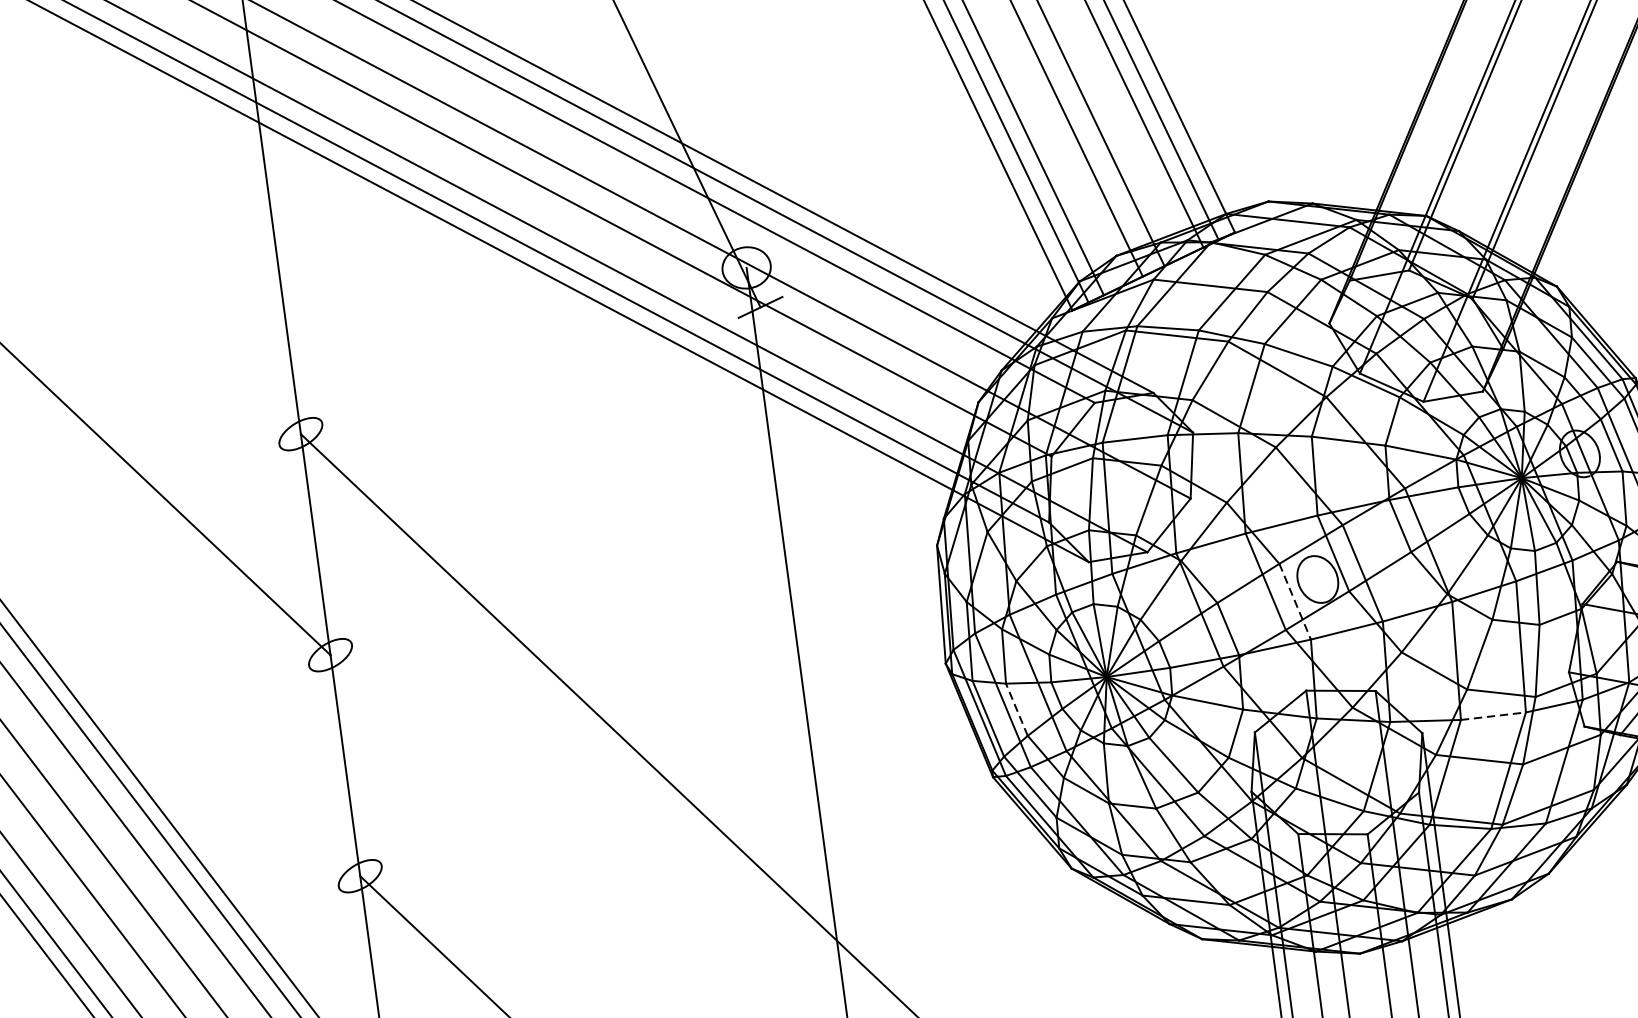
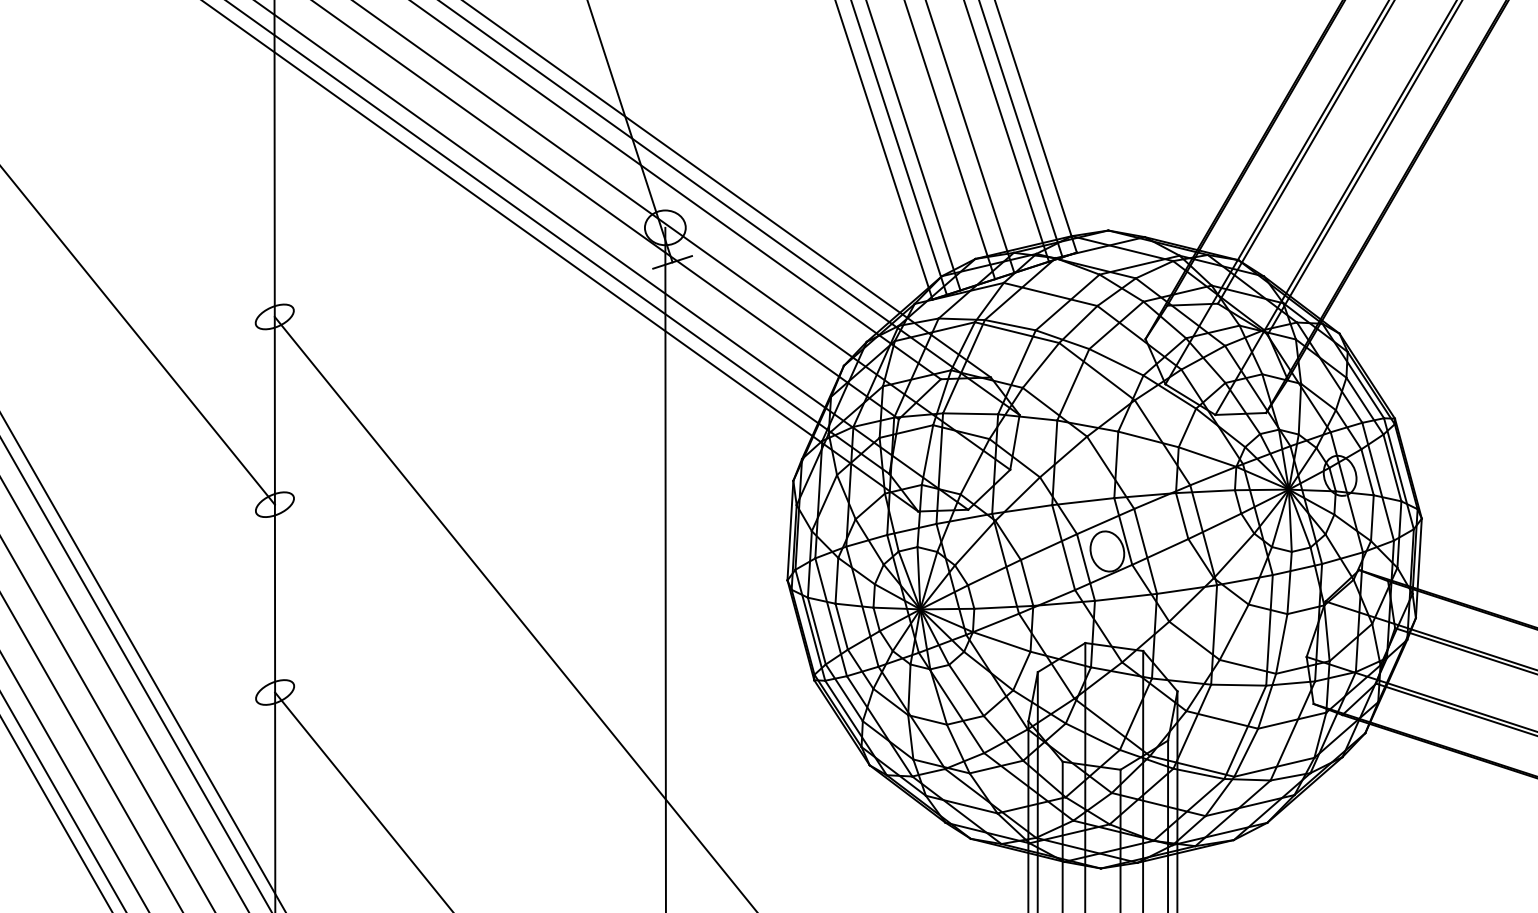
line: (1294, 601) -> (1085, 567), dashed -> solid
line: (1016, 709) -> (841, 626), dashed -> solid
line: (1493, 716) -> (1238, 685), dashed -> solid

